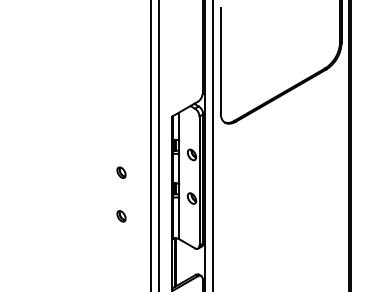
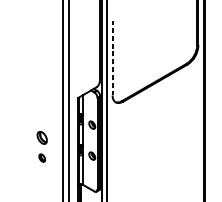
line: (220, 60) -> (112, 58), solid -> dashed
part: (121, 172) -> (42, 137), size x1.6
part: (121, 216) -> (42, 158), moved

